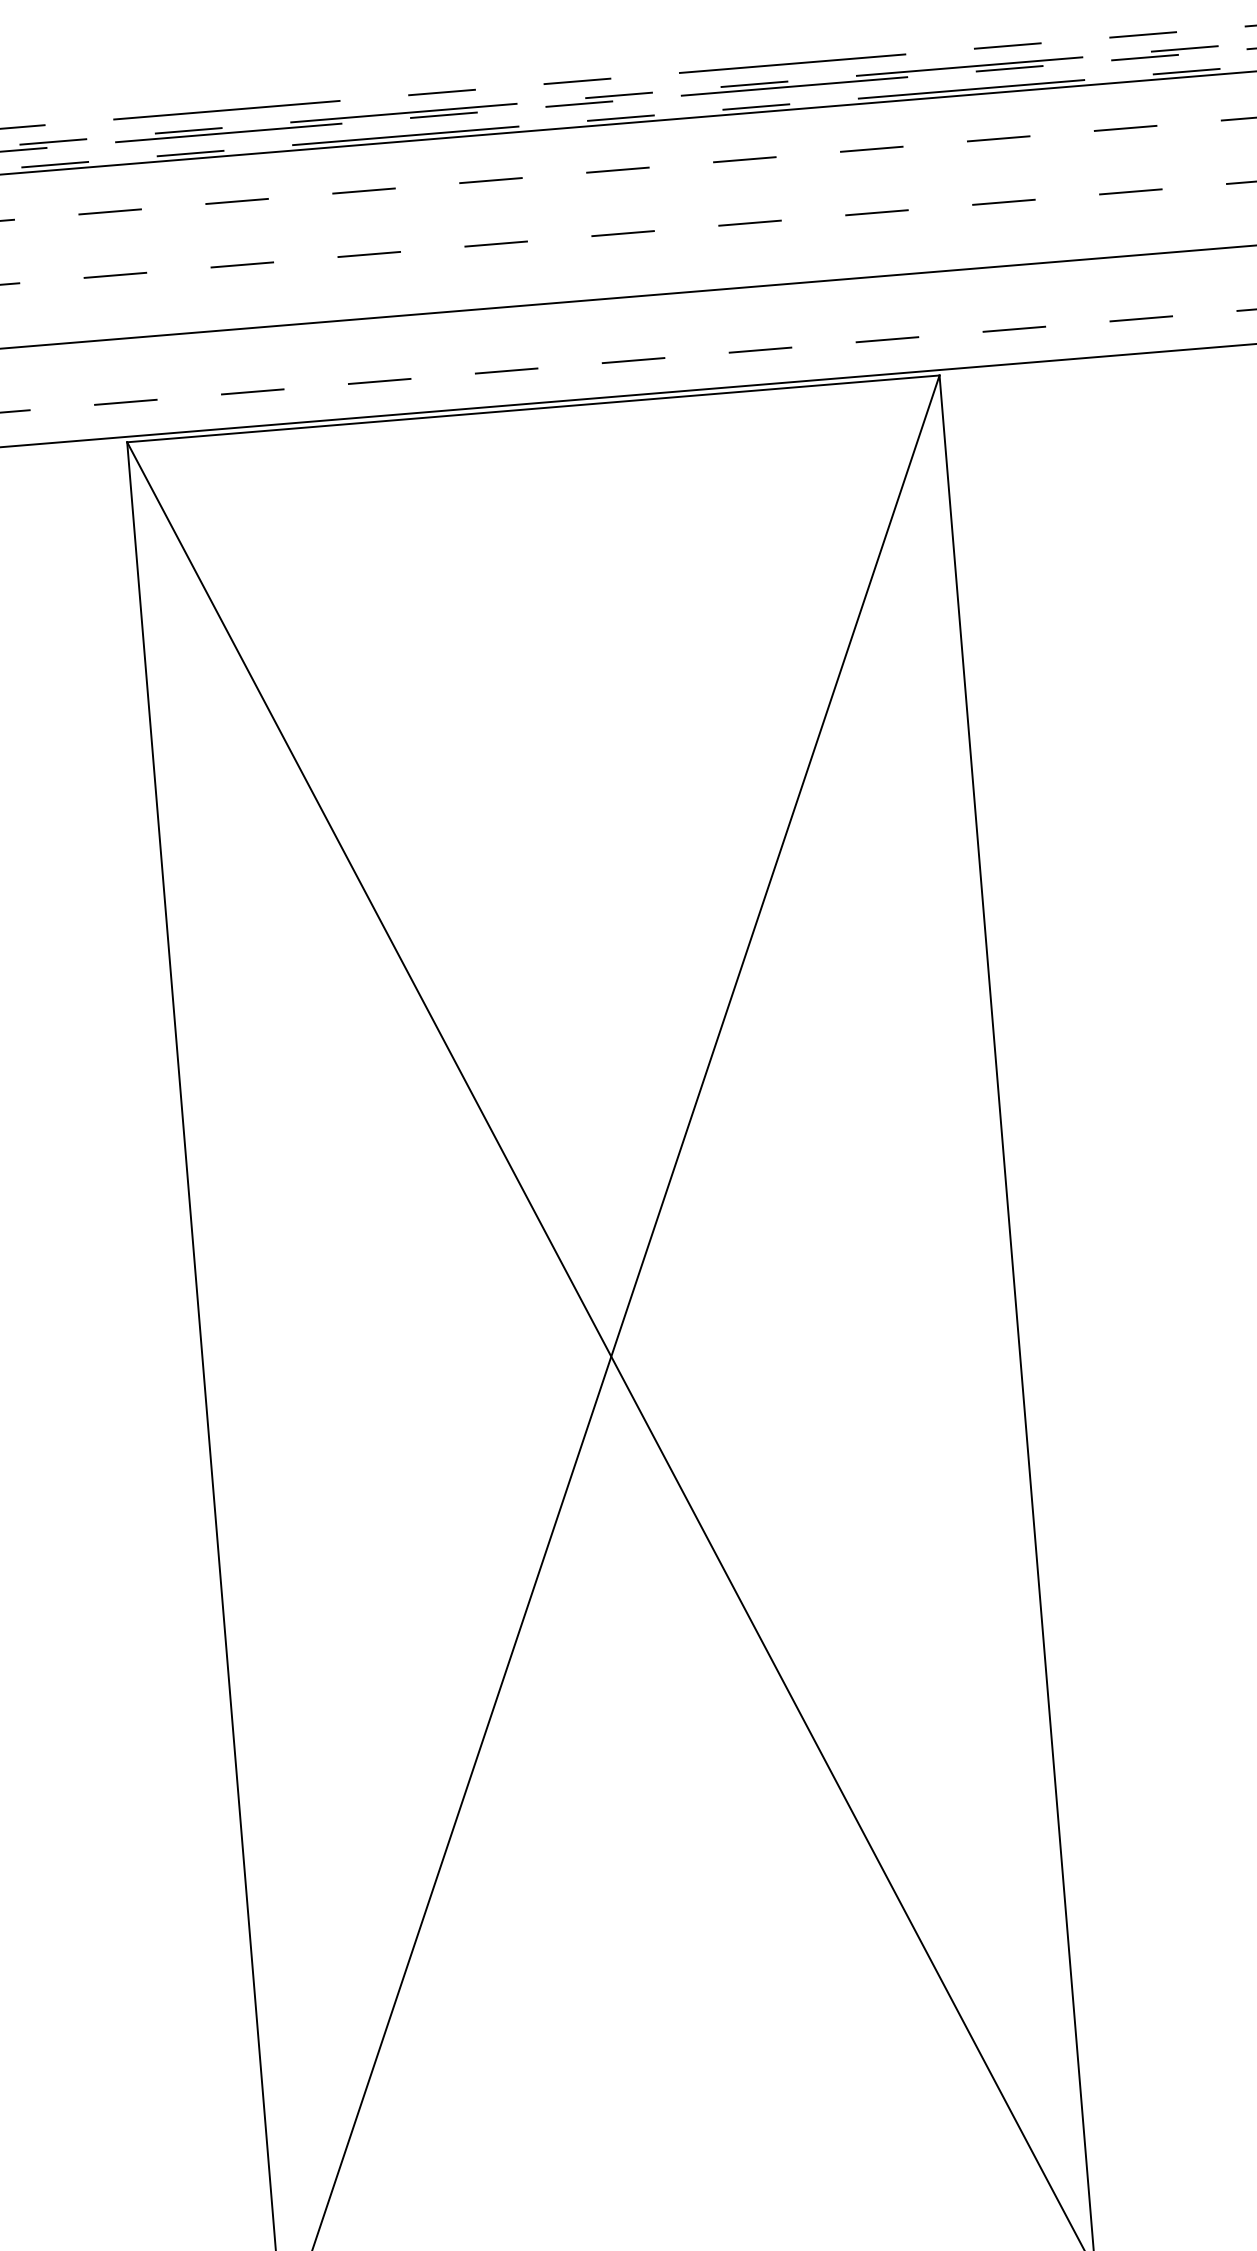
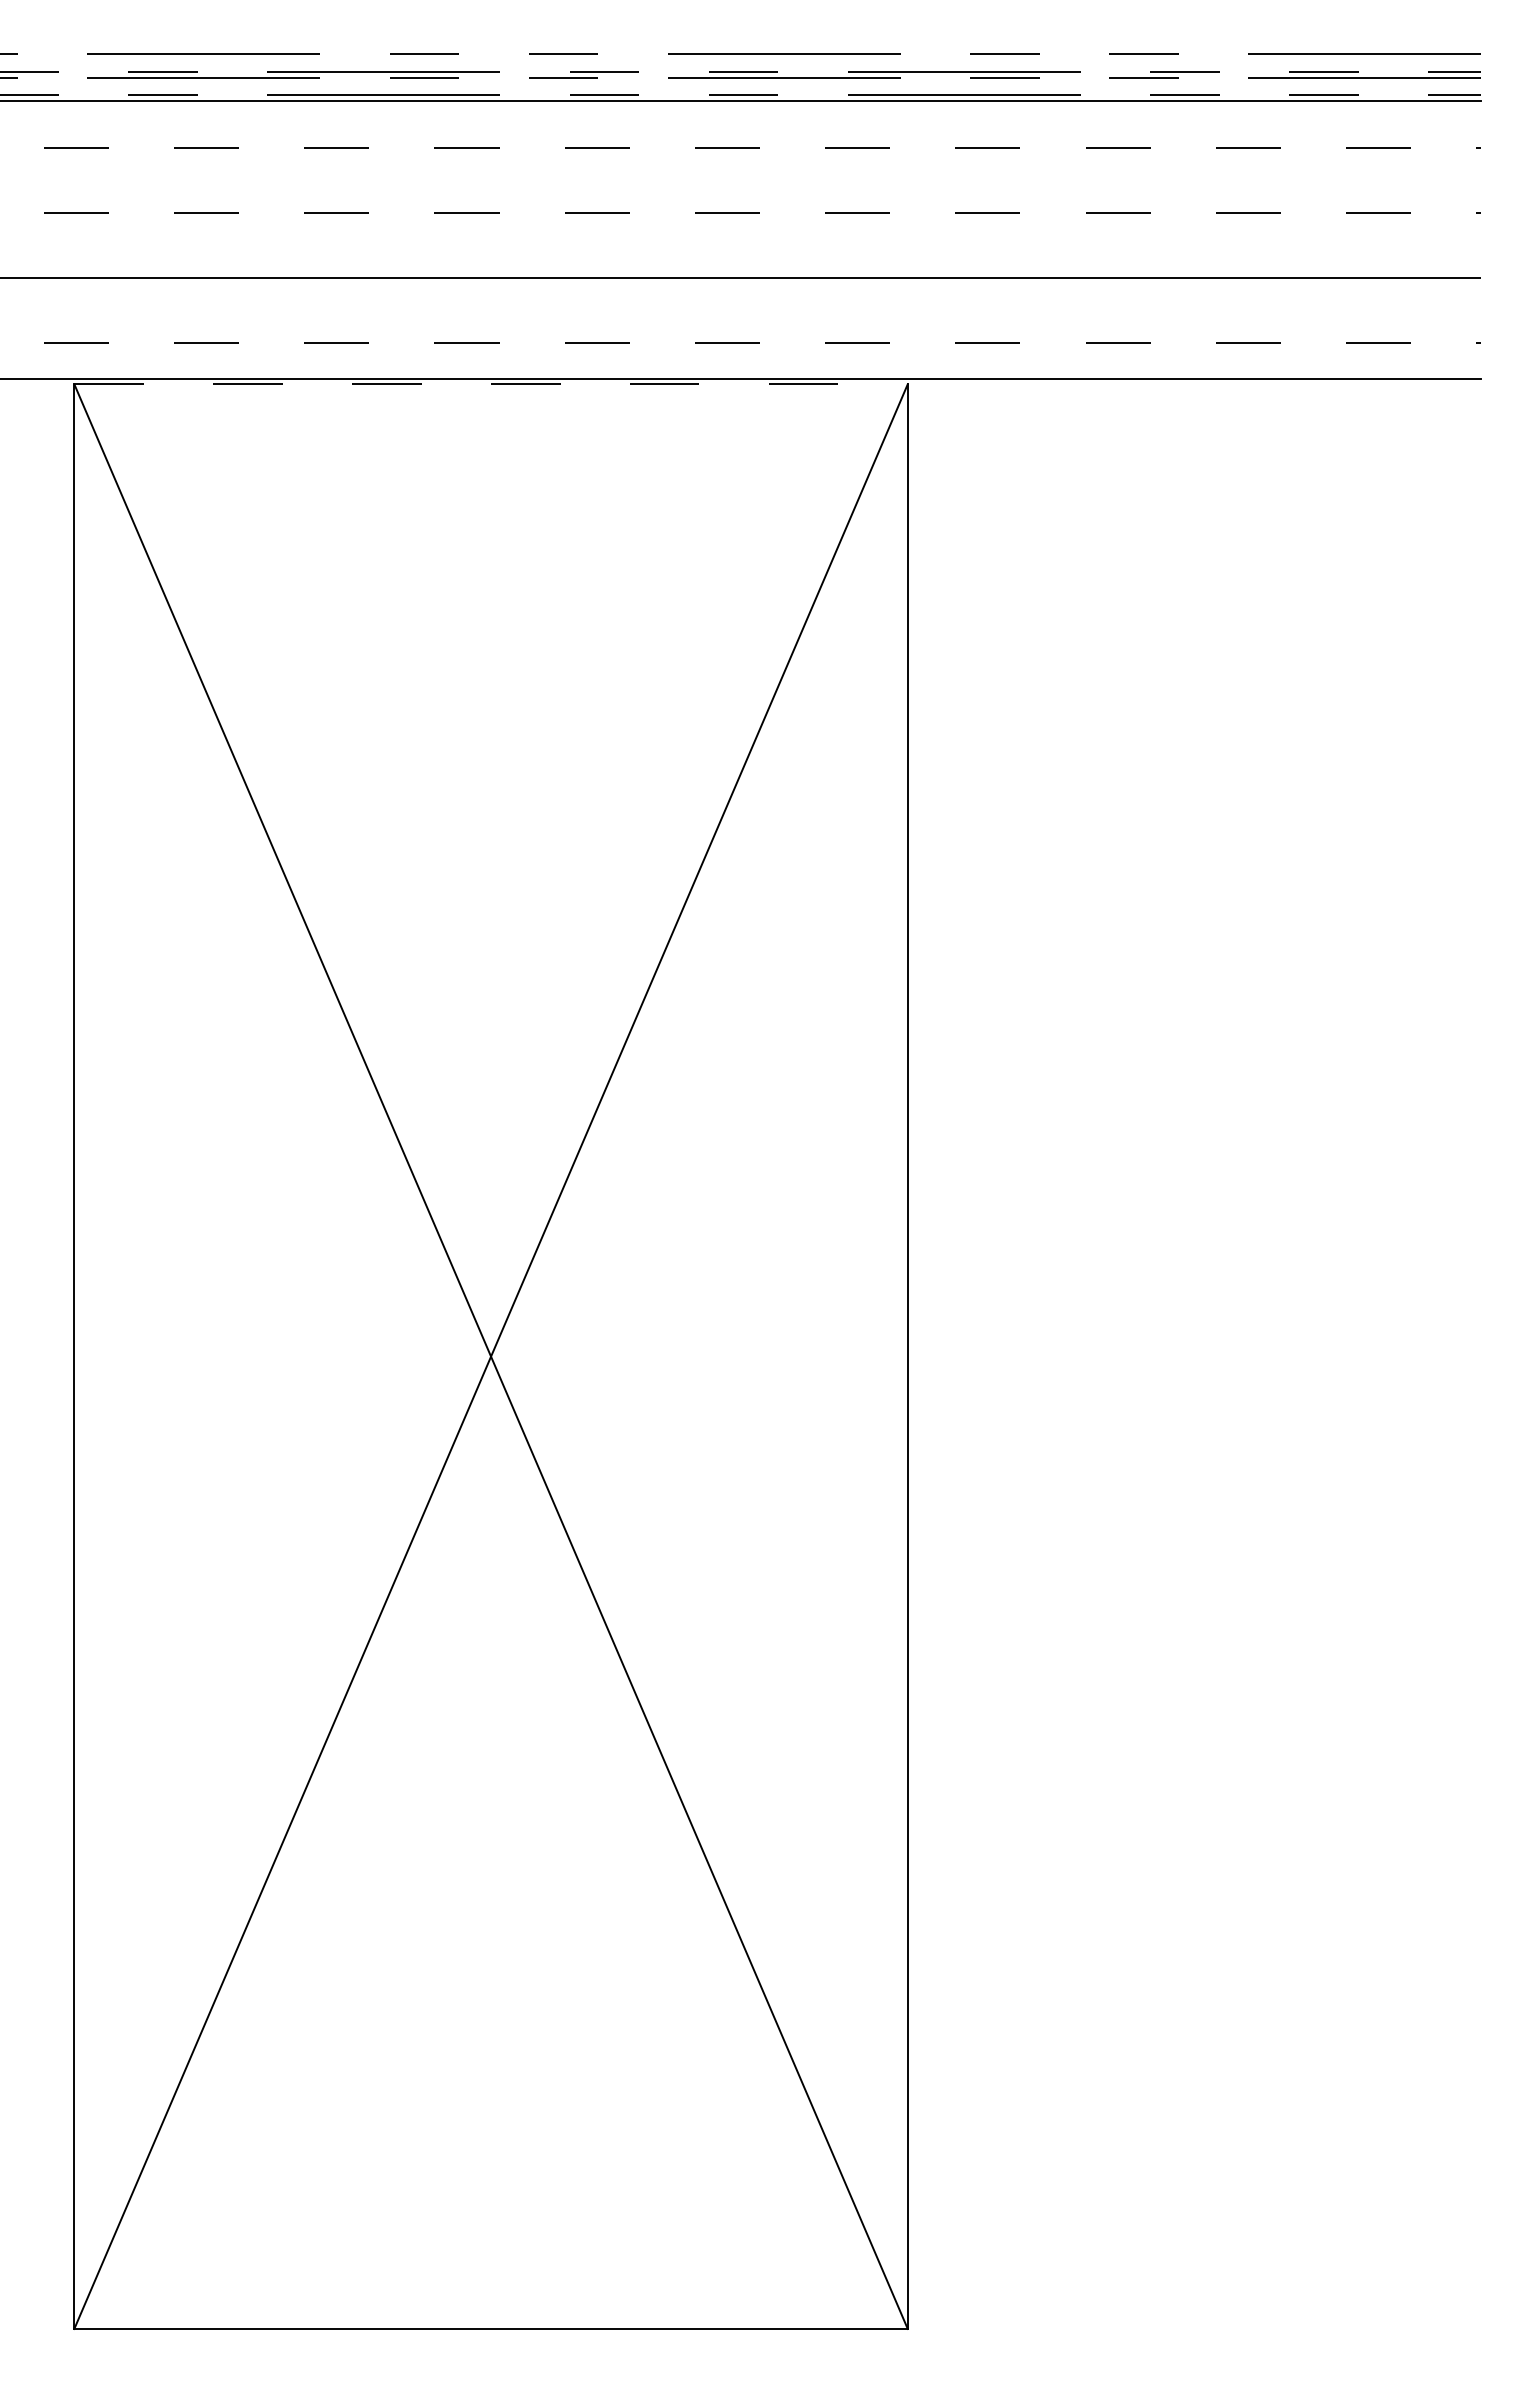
line: (533, 409) -> (491, 384), solid -> dashed

